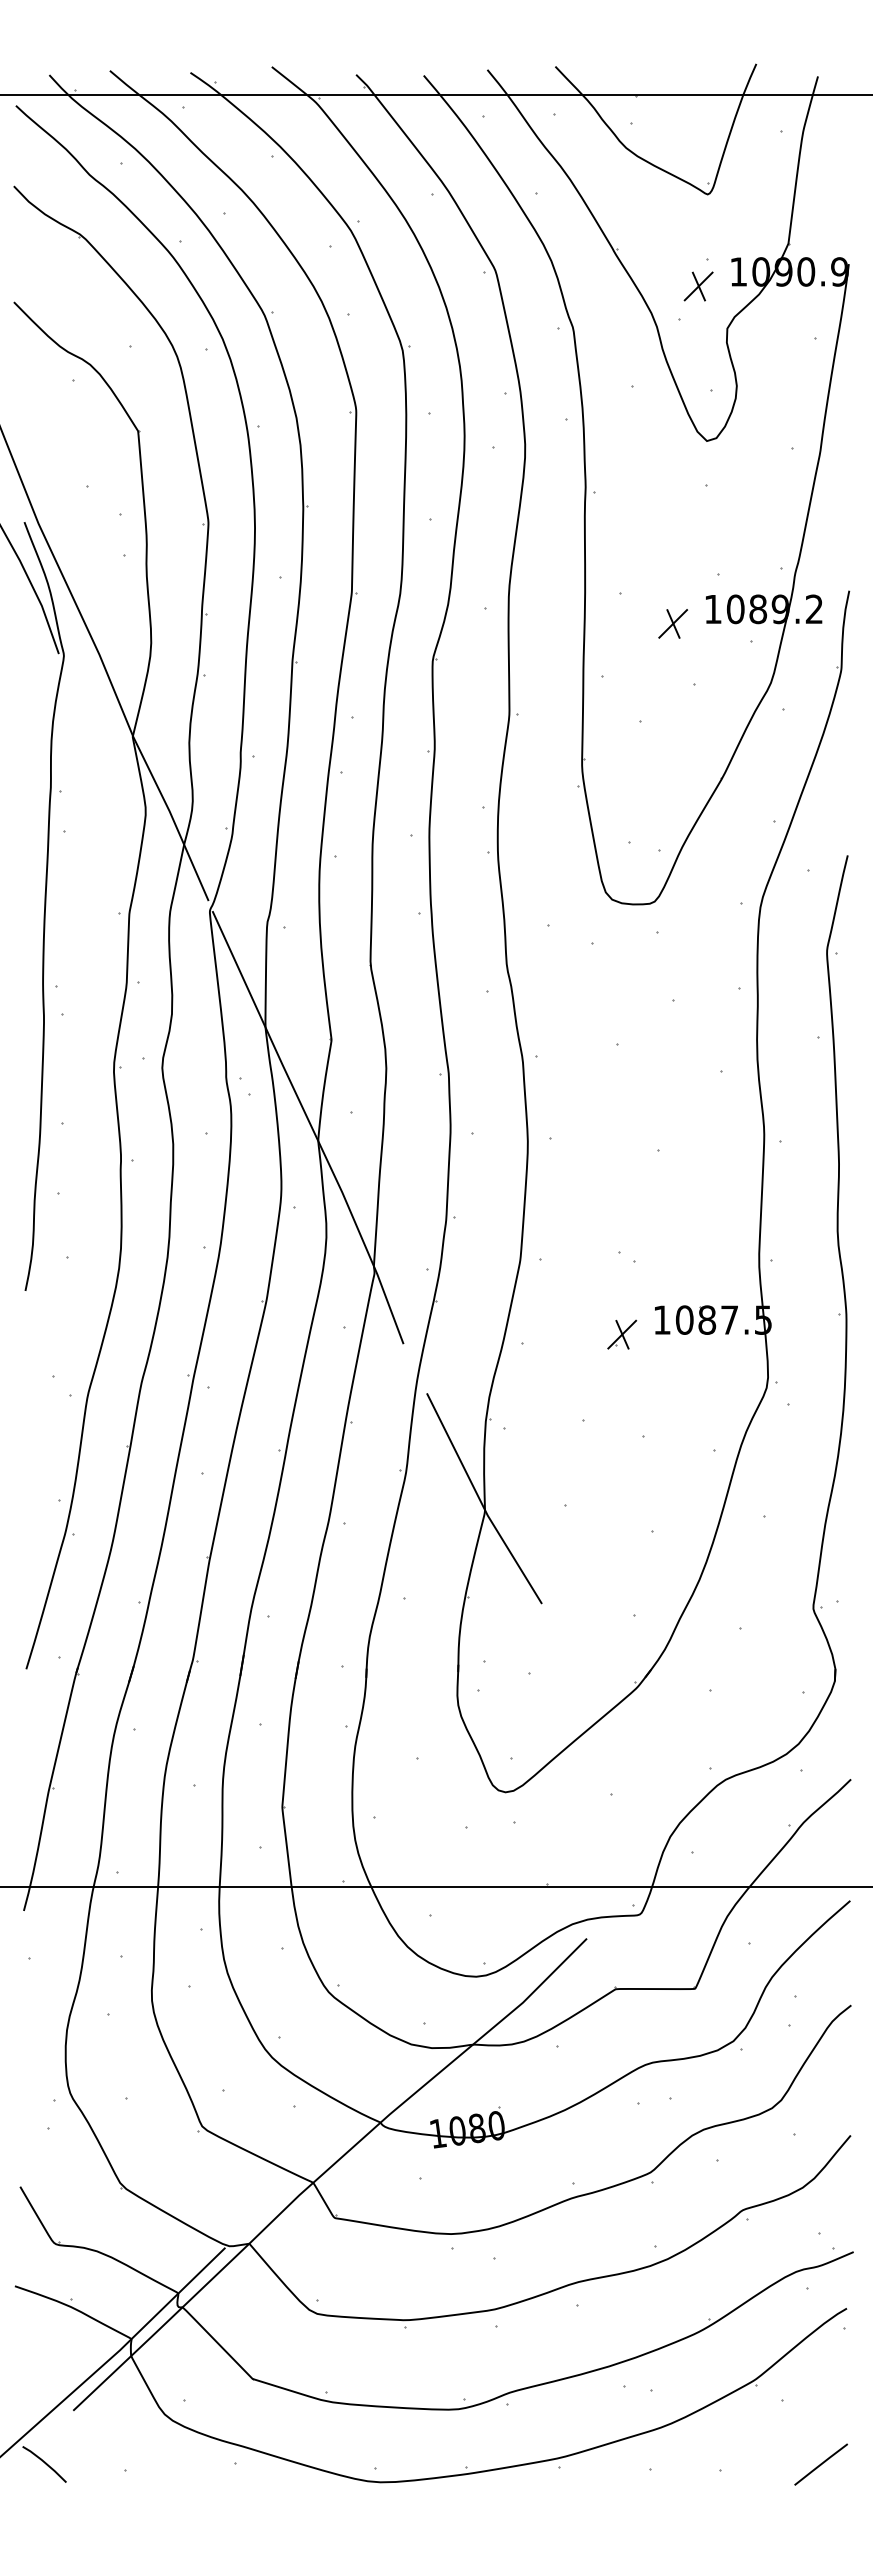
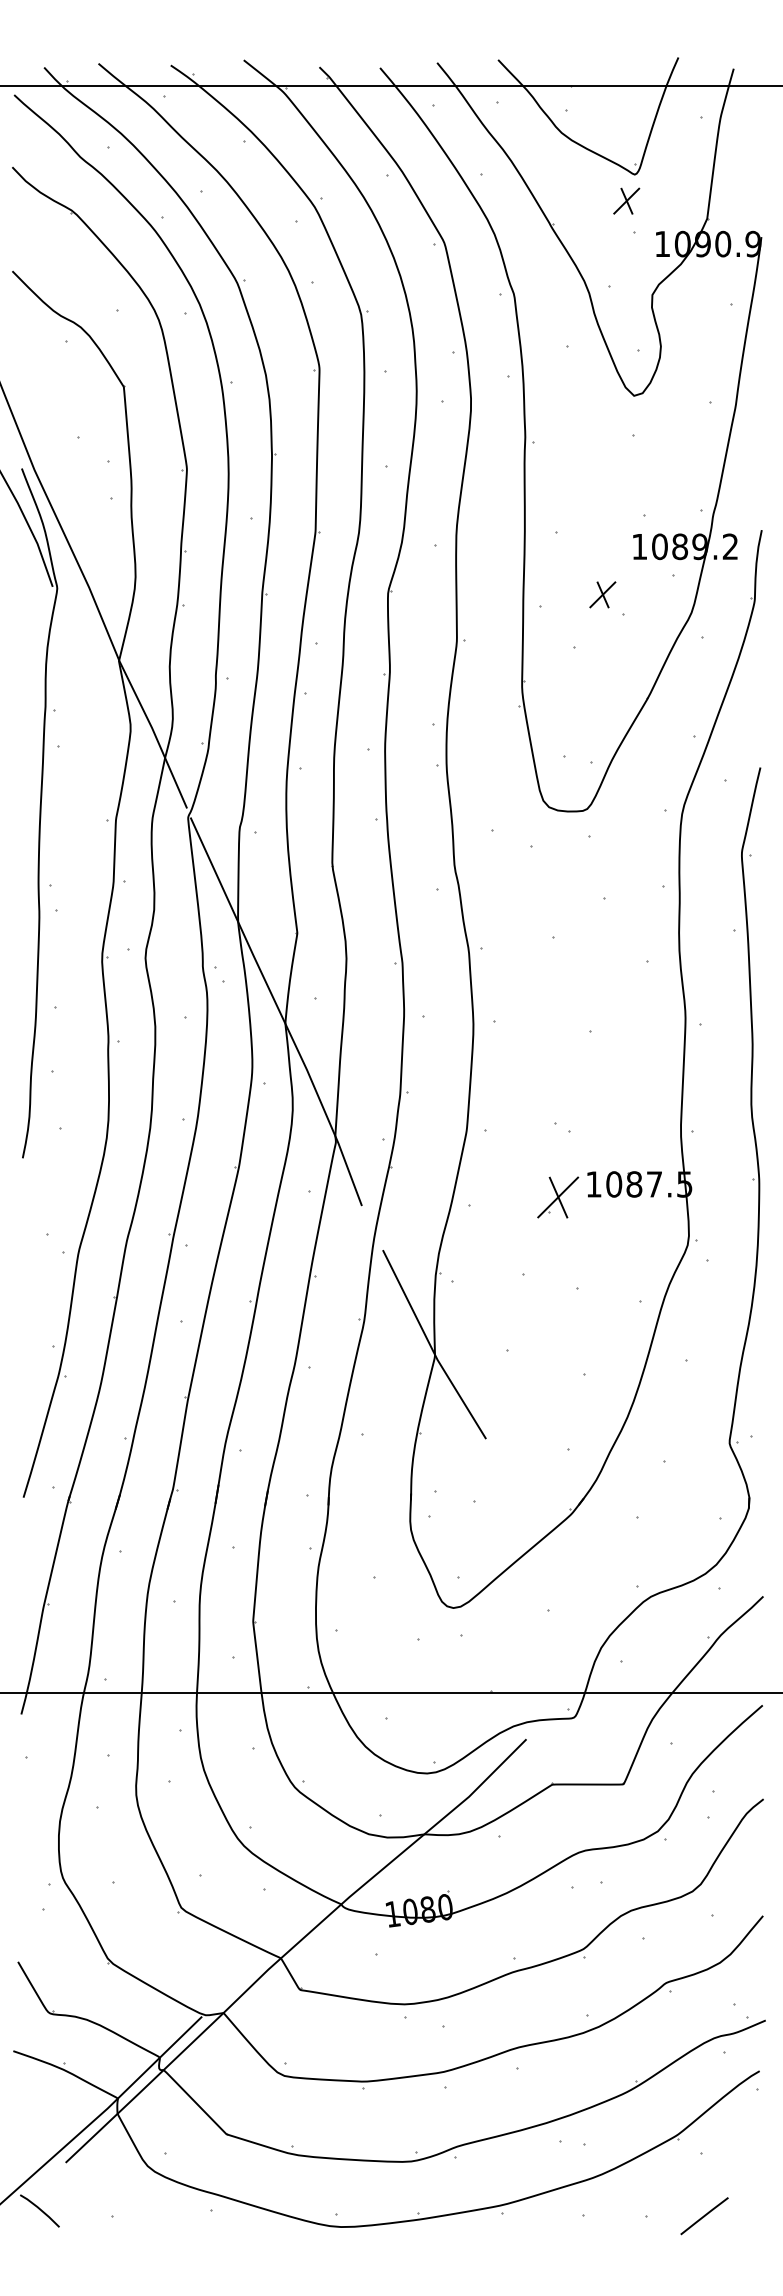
part: (698, 285) -> (626, 200), moved
part: (672, 623) -> (602, 594), moved
part: (621, 1334) -> (557, 1197), size x1.6
line: (821, 2464) -> (704, 2216), moved

